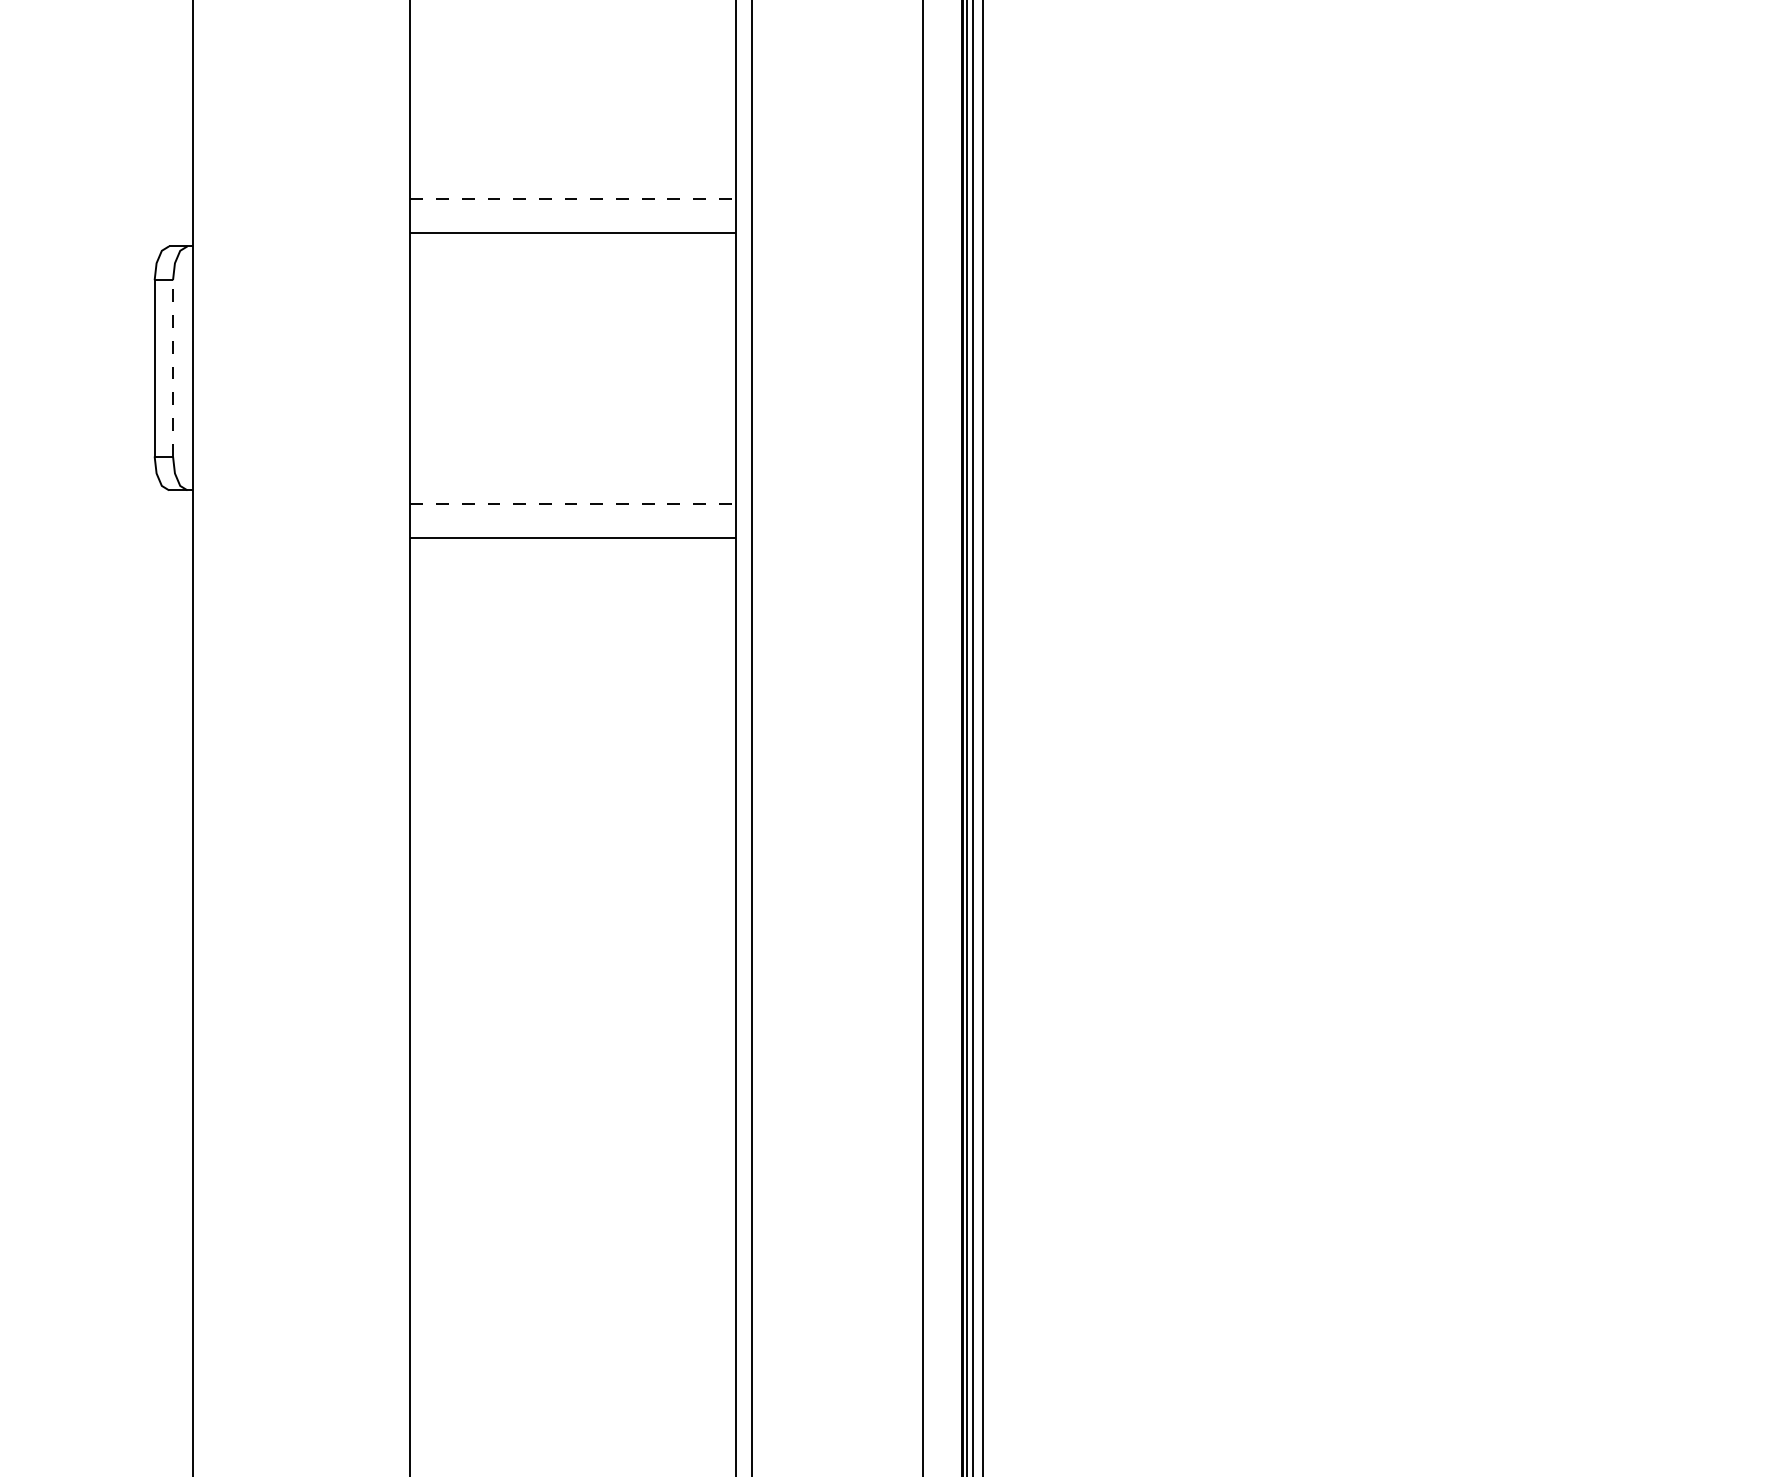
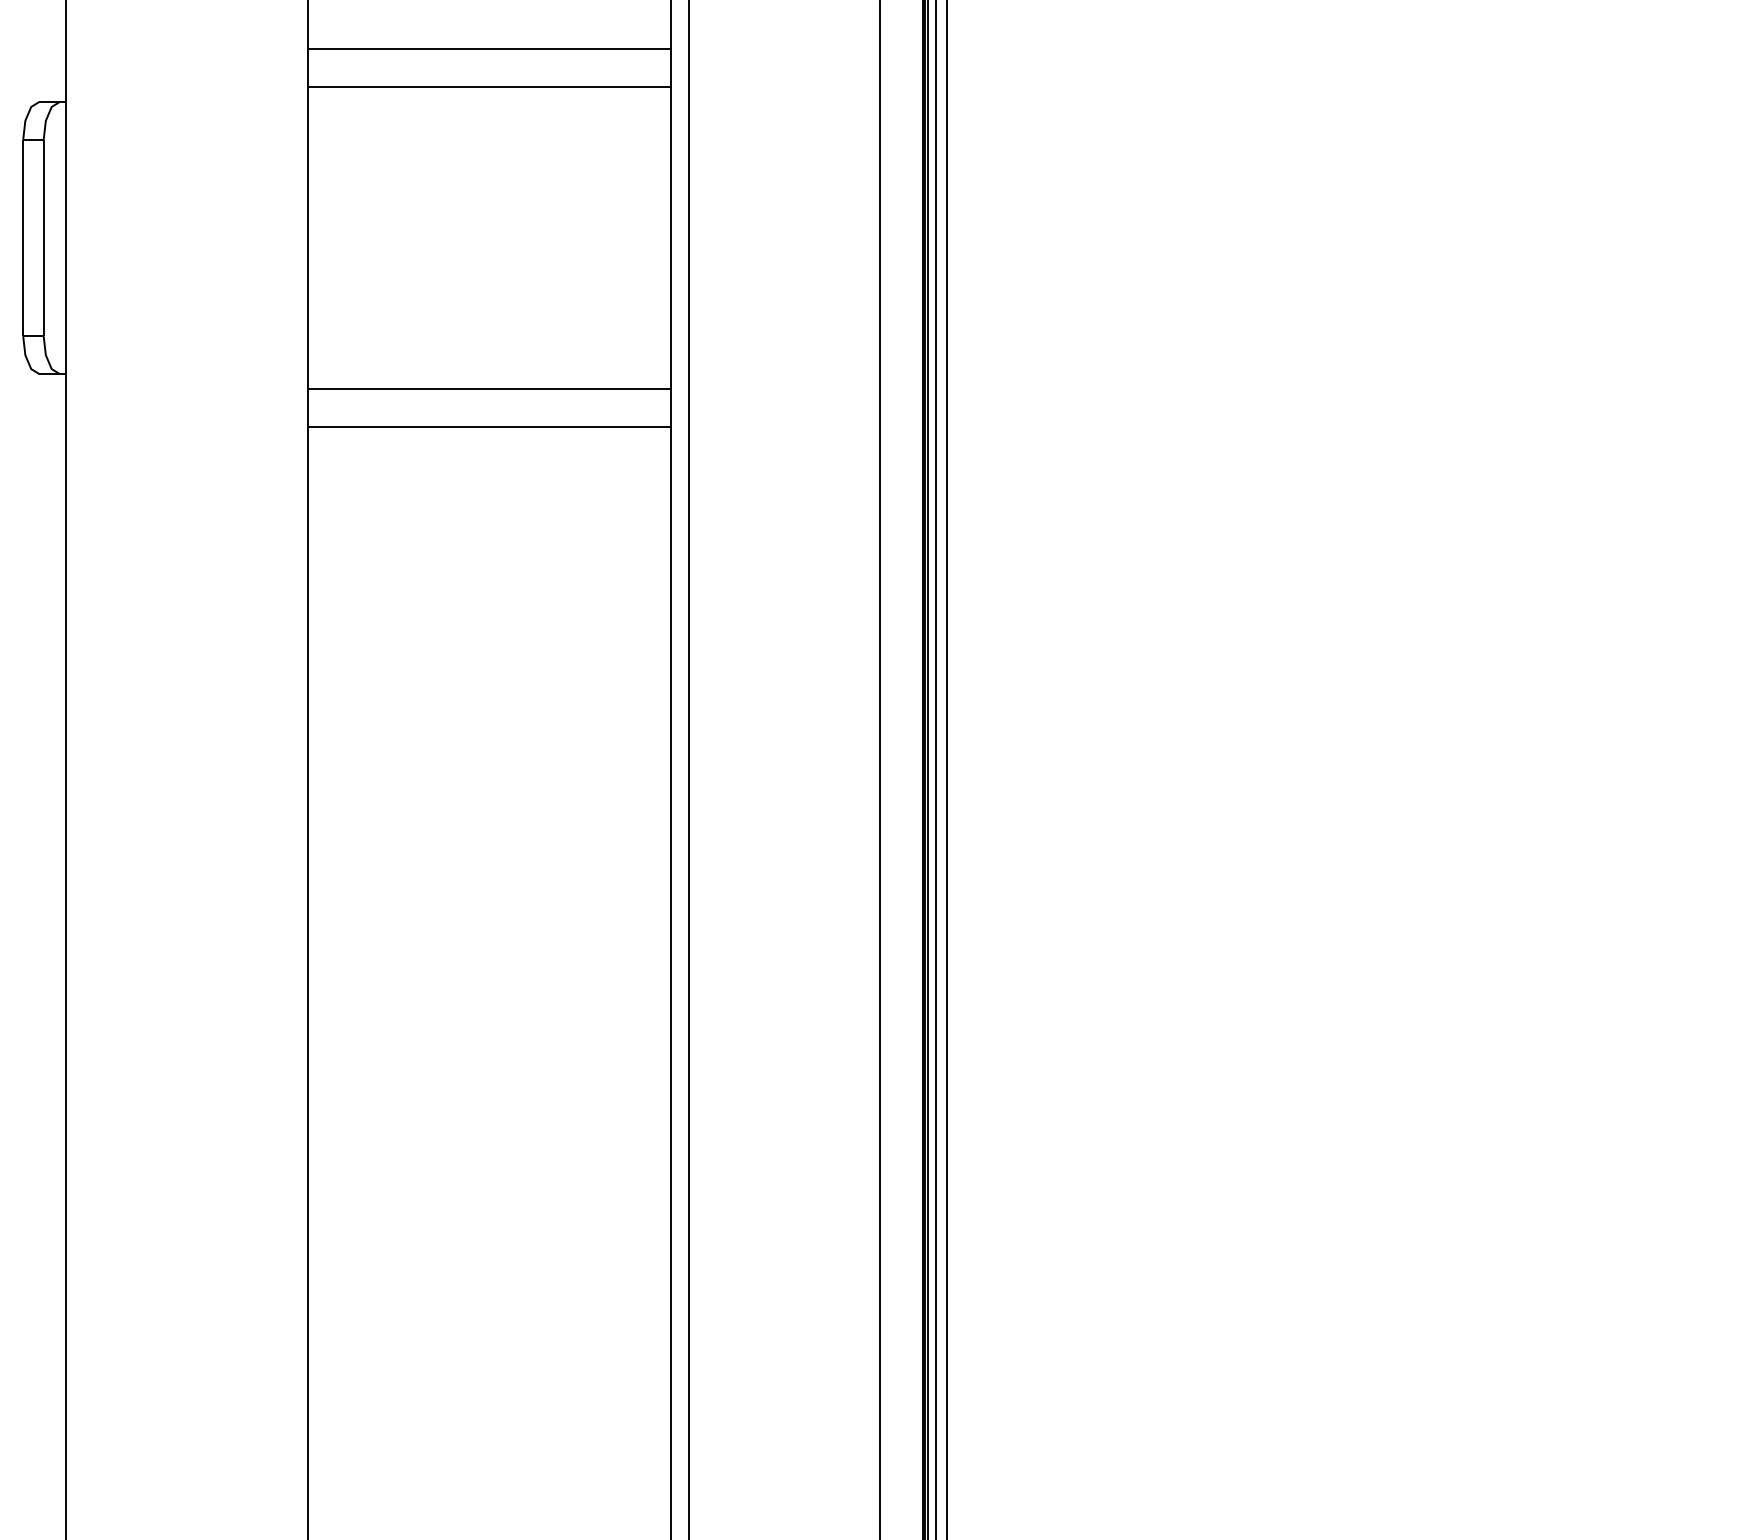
line: (573, 198) -> (490, 48), dashed -> solid
line: (173, 367) -> (44, 237), dashed -> solid
line: (573, 504) -> (490, 389), dashed -> solid

